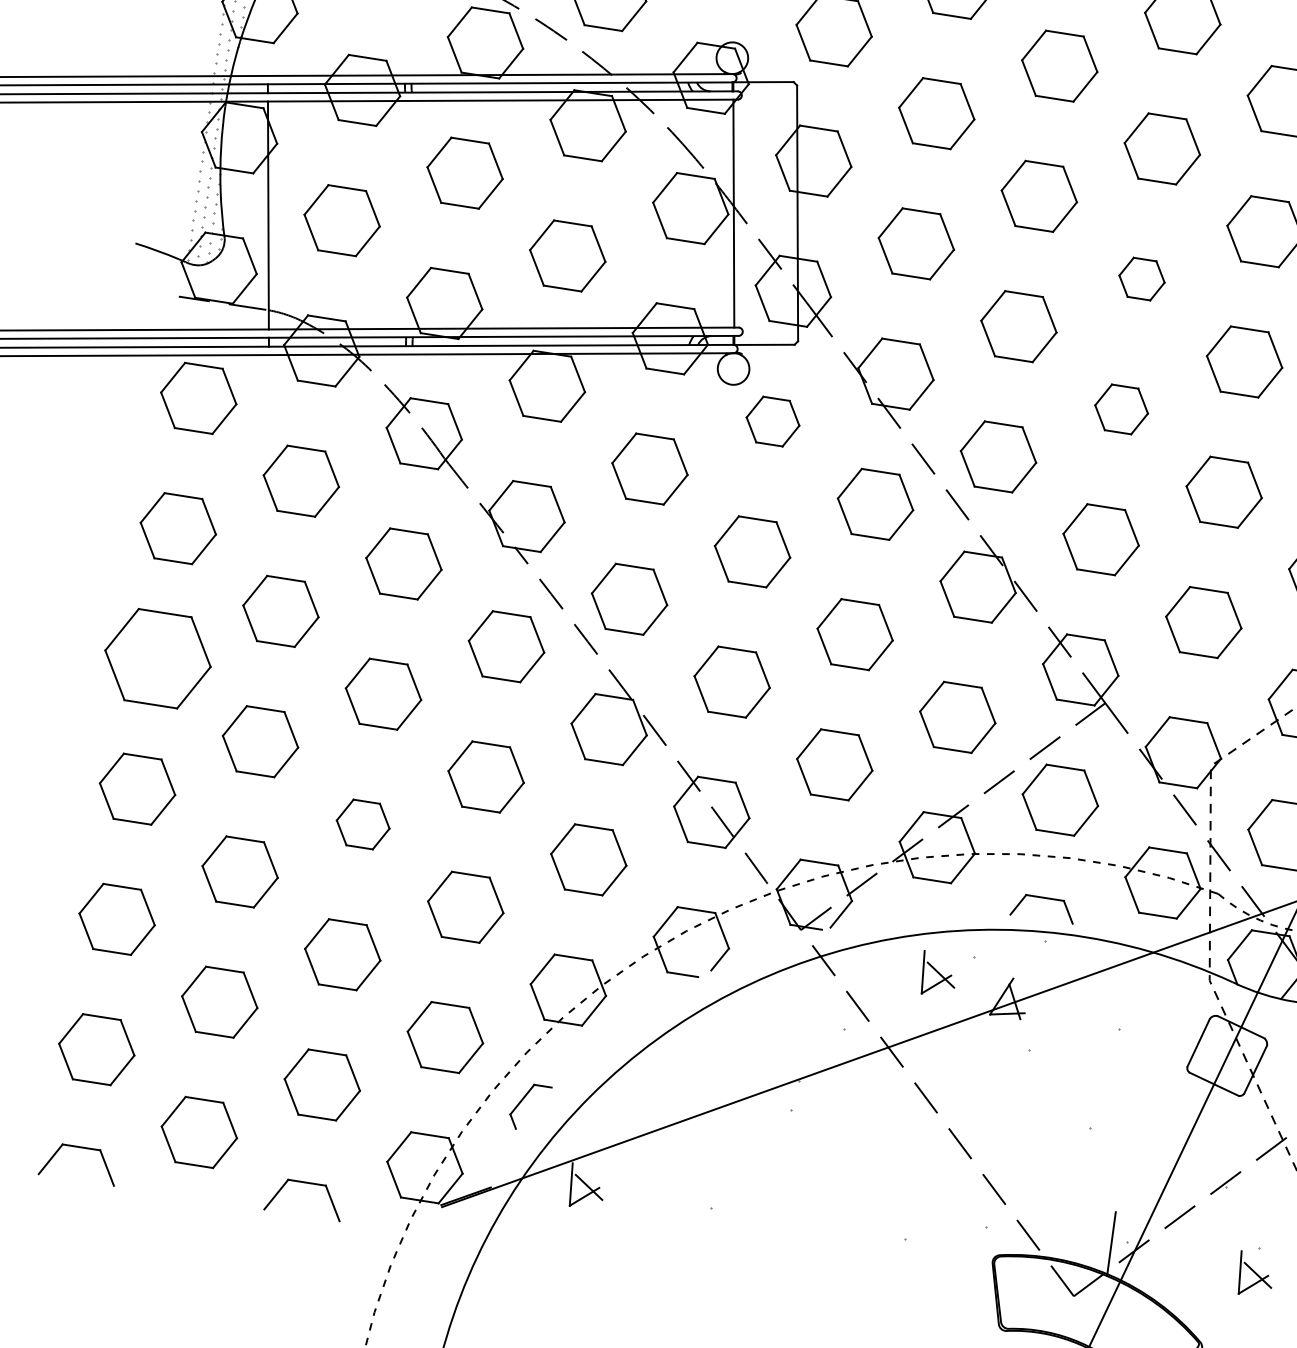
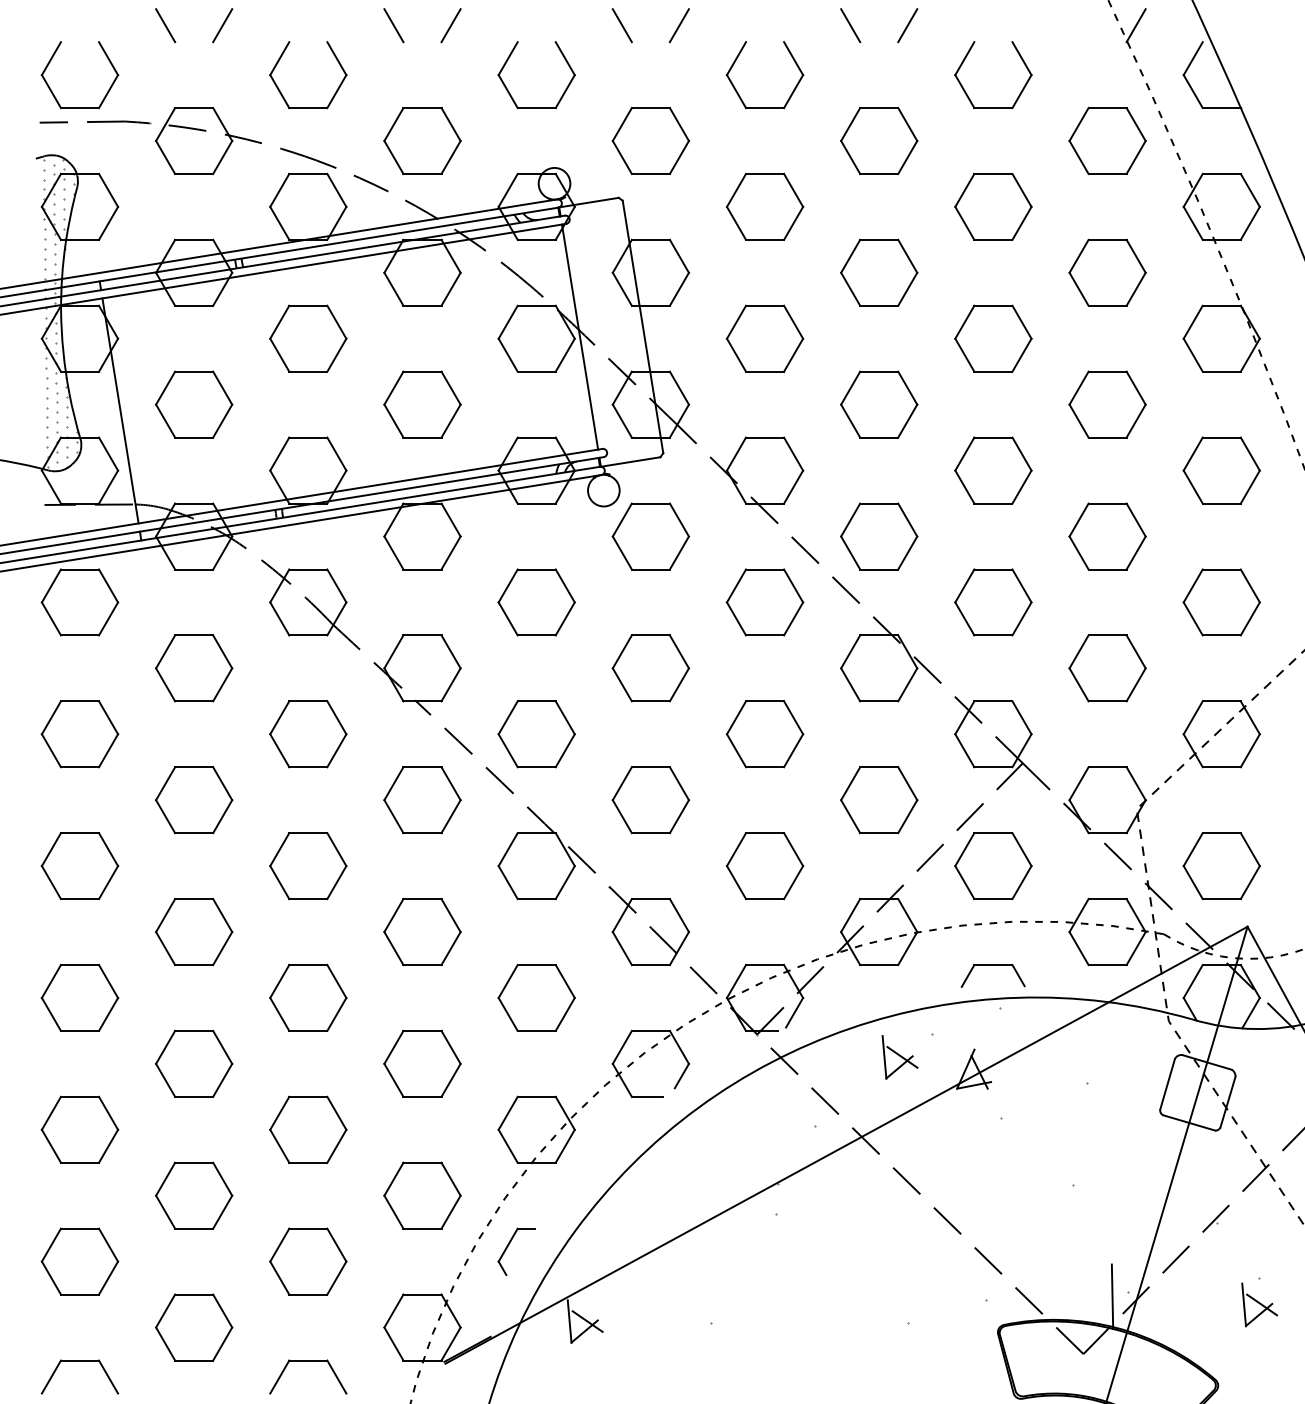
part: (1142, 278) -> (993, 338), size x1.67
part: (1121, 409) -> (993, 470), size x1.43
part: (772, 421) -> (650, 536), size x1.43
part: (157, 659) -> (79, 866), size x0.71
part: (363, 824) -> (308, 997), size x1.43

